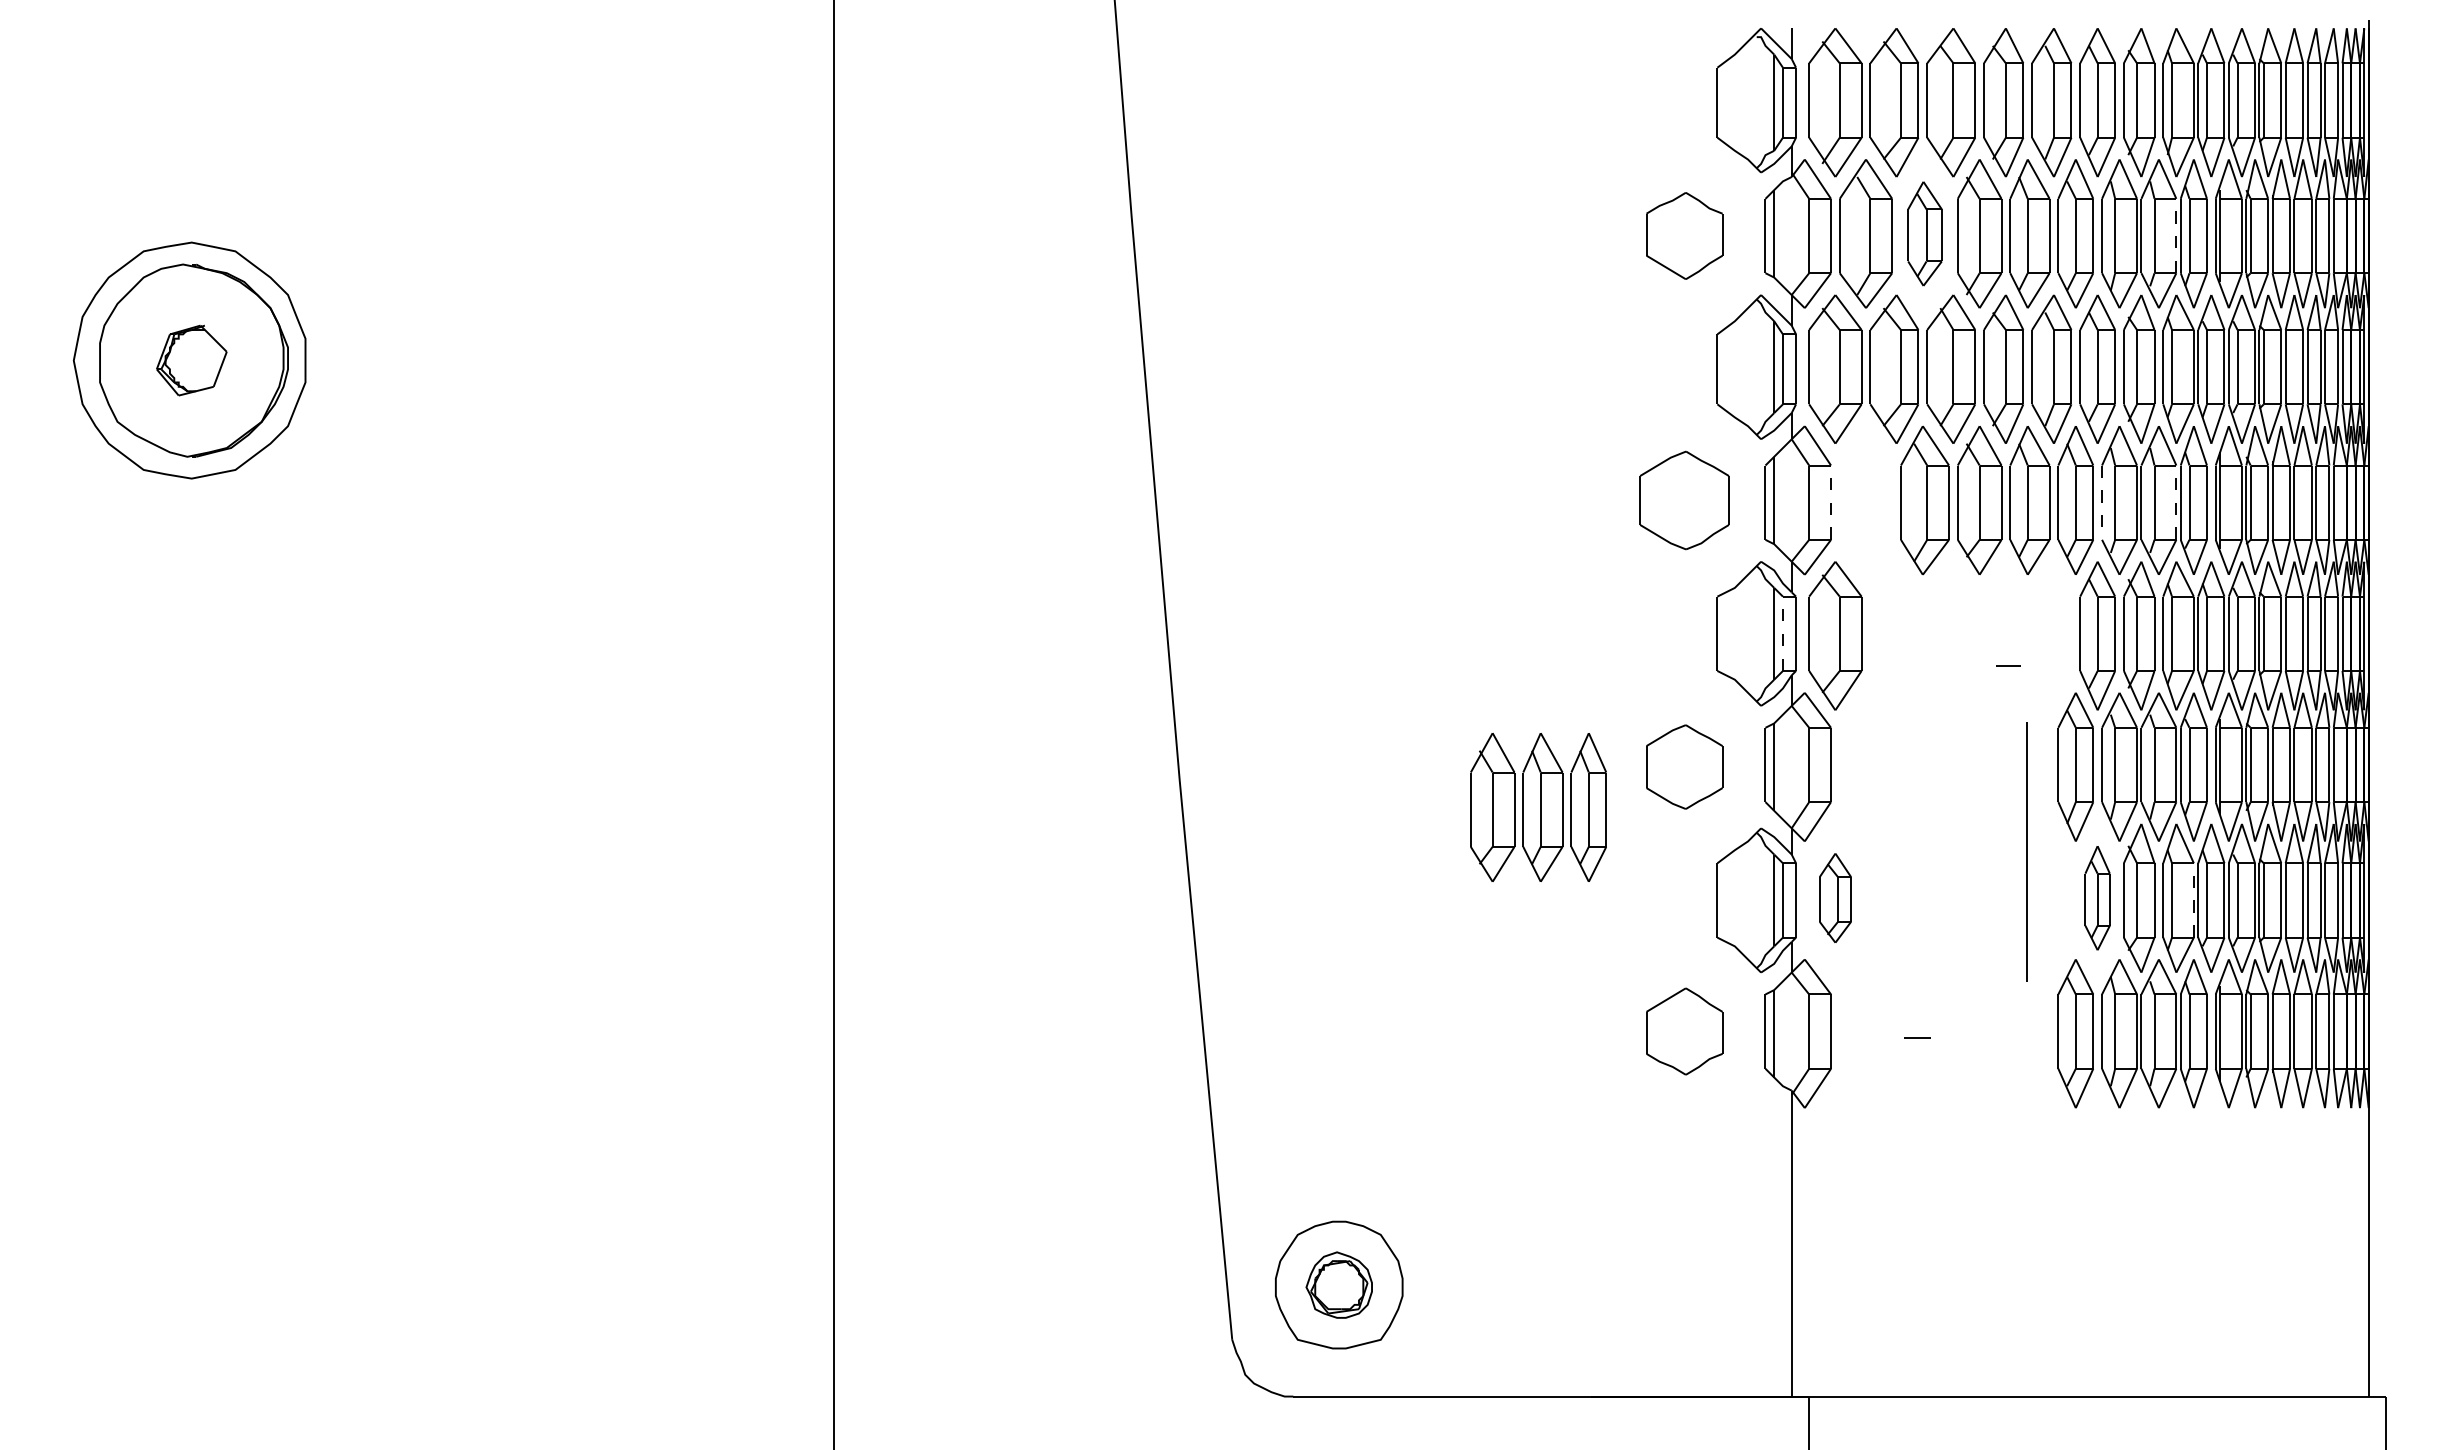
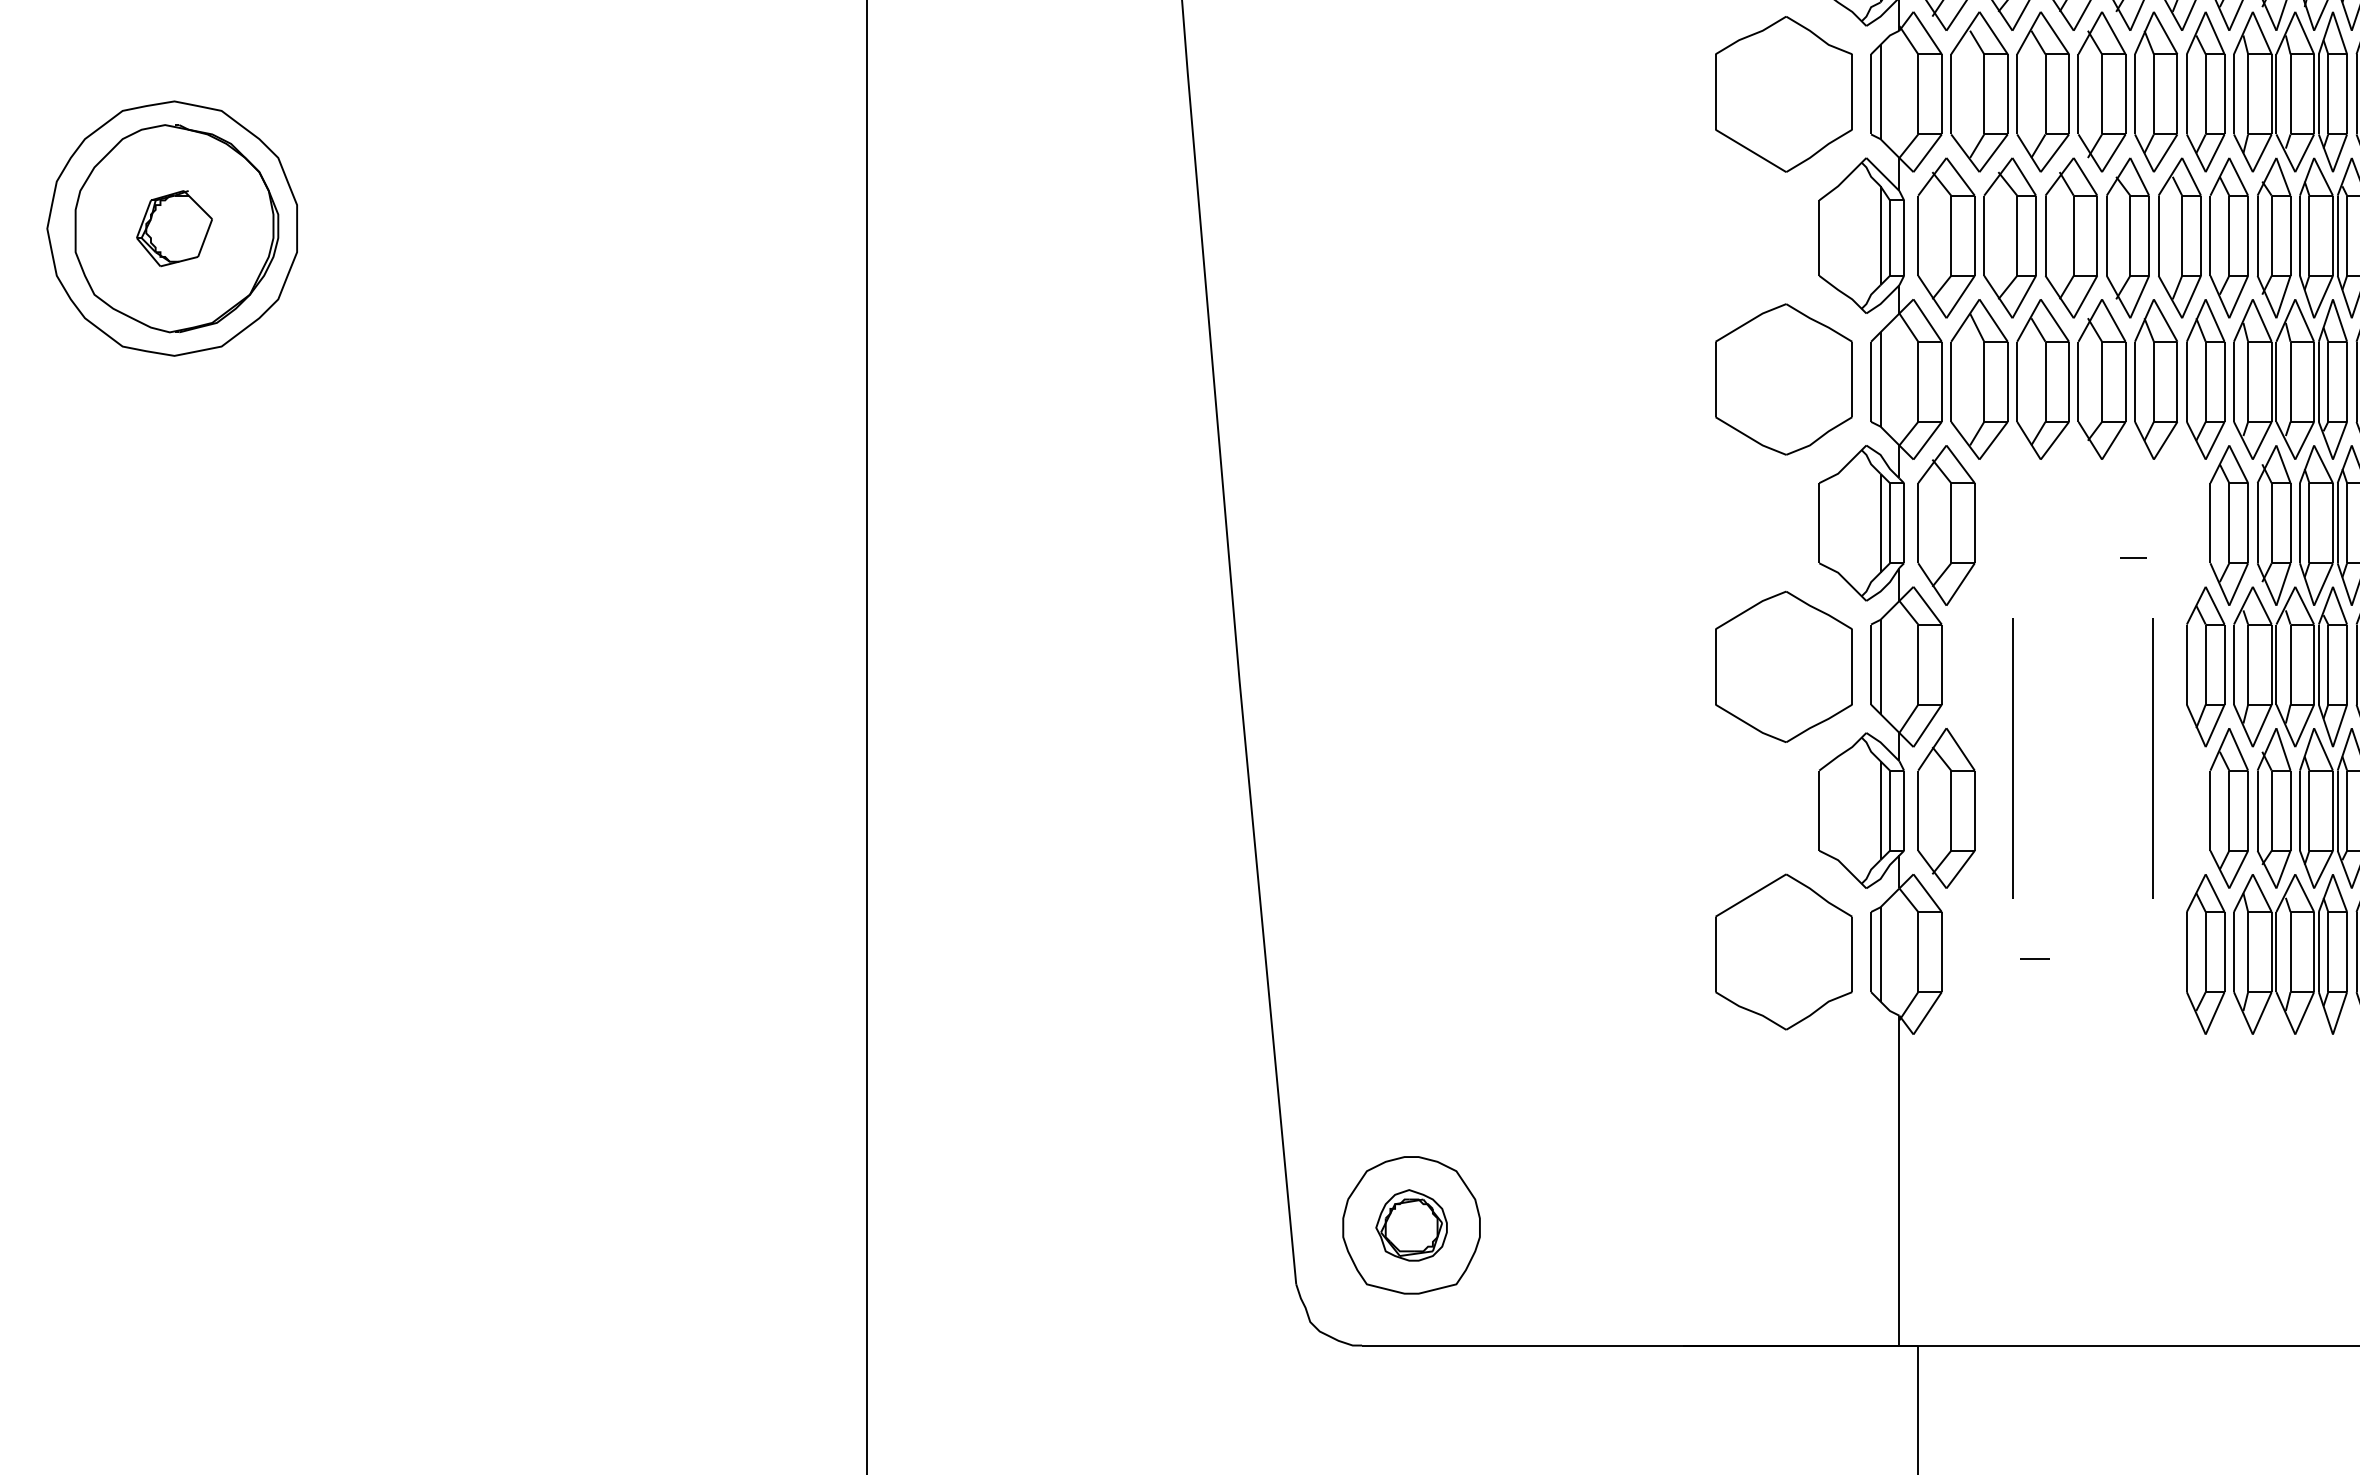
part: (1924, 233) -> (2042, 91), size x1.43
part: (1684, 235) -> (1783, 93), size x1.67
line: (2176, 235) -> (2314, 93), dashed -> solid
part: (1684, 500) -> (1783, 379), size x1.43
part: (1865, 500) -> (1978, 379), added
line: (1831, 502) -> (1942, 381), dashed -> solid
line: (2176, 502) -> (2314, 381), dashed -> solid
line: (2102, 503) -> (2234, 382), dashed -> solid
line: (1782, 633) -> (1889, 522), dashed -> solid
part: (1684, 766) -> (1783, 666), size x1.67
part: (1538, 807) -> (1626, 710), removed
line: (1896, 851) -> (2012, 757), added
part: (1835, 897) -> (1946, 807), size x1.67
part: (2097, 897) -> (2229, 807), size x1.43
line: (2193, 899) -> (2332, 809), dashed -> solid
part: (1684, 1031) -> (1783, 951), size x1.67

